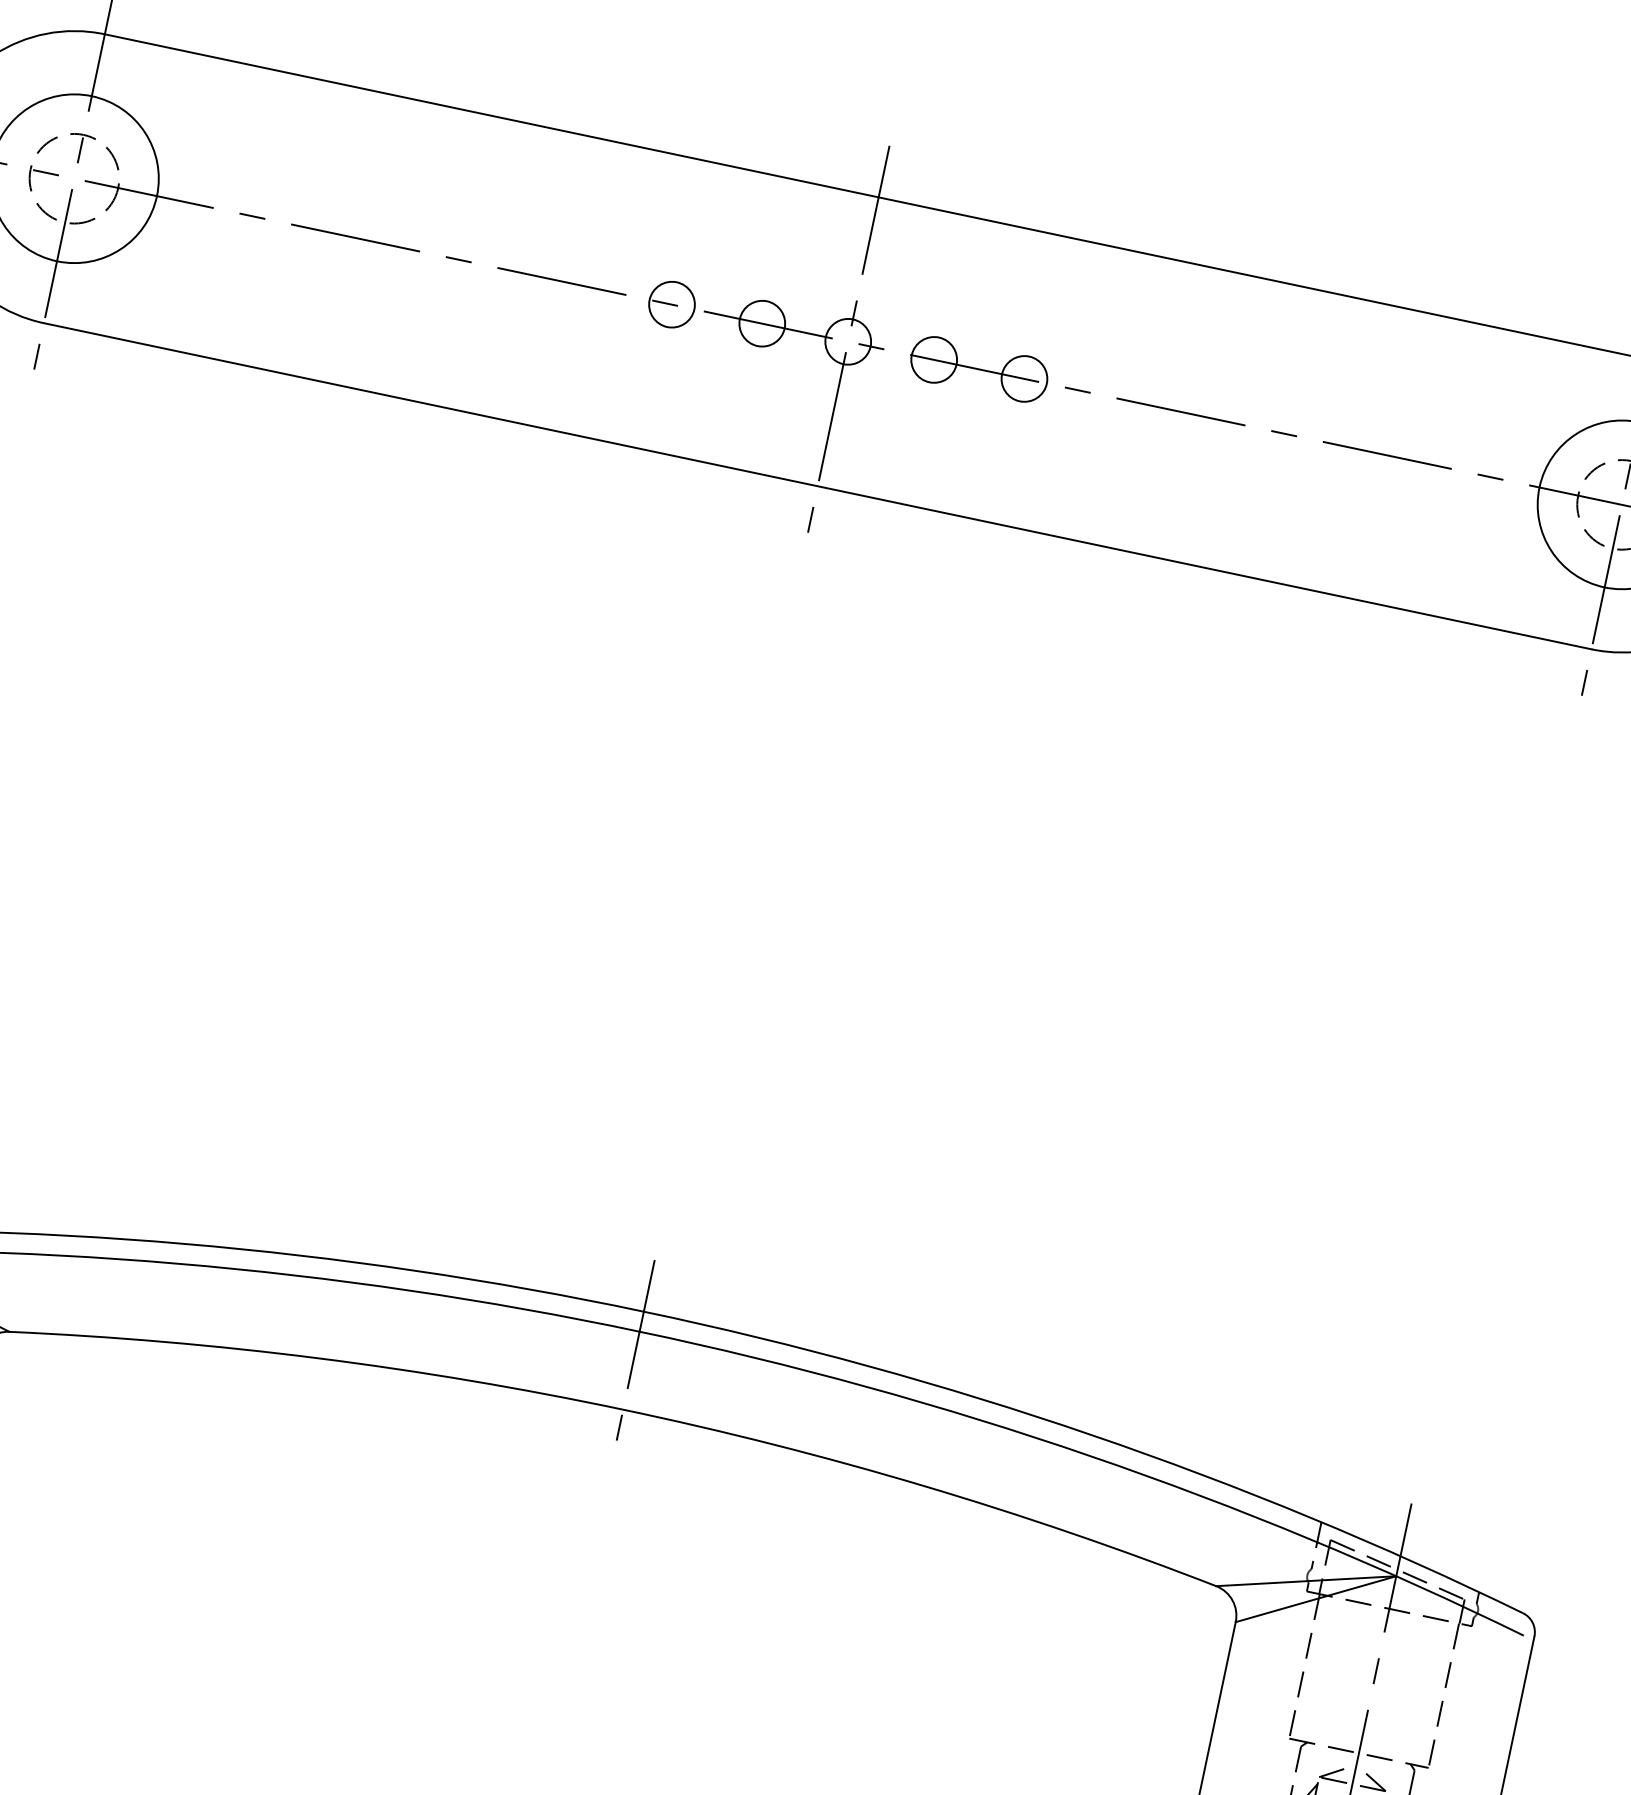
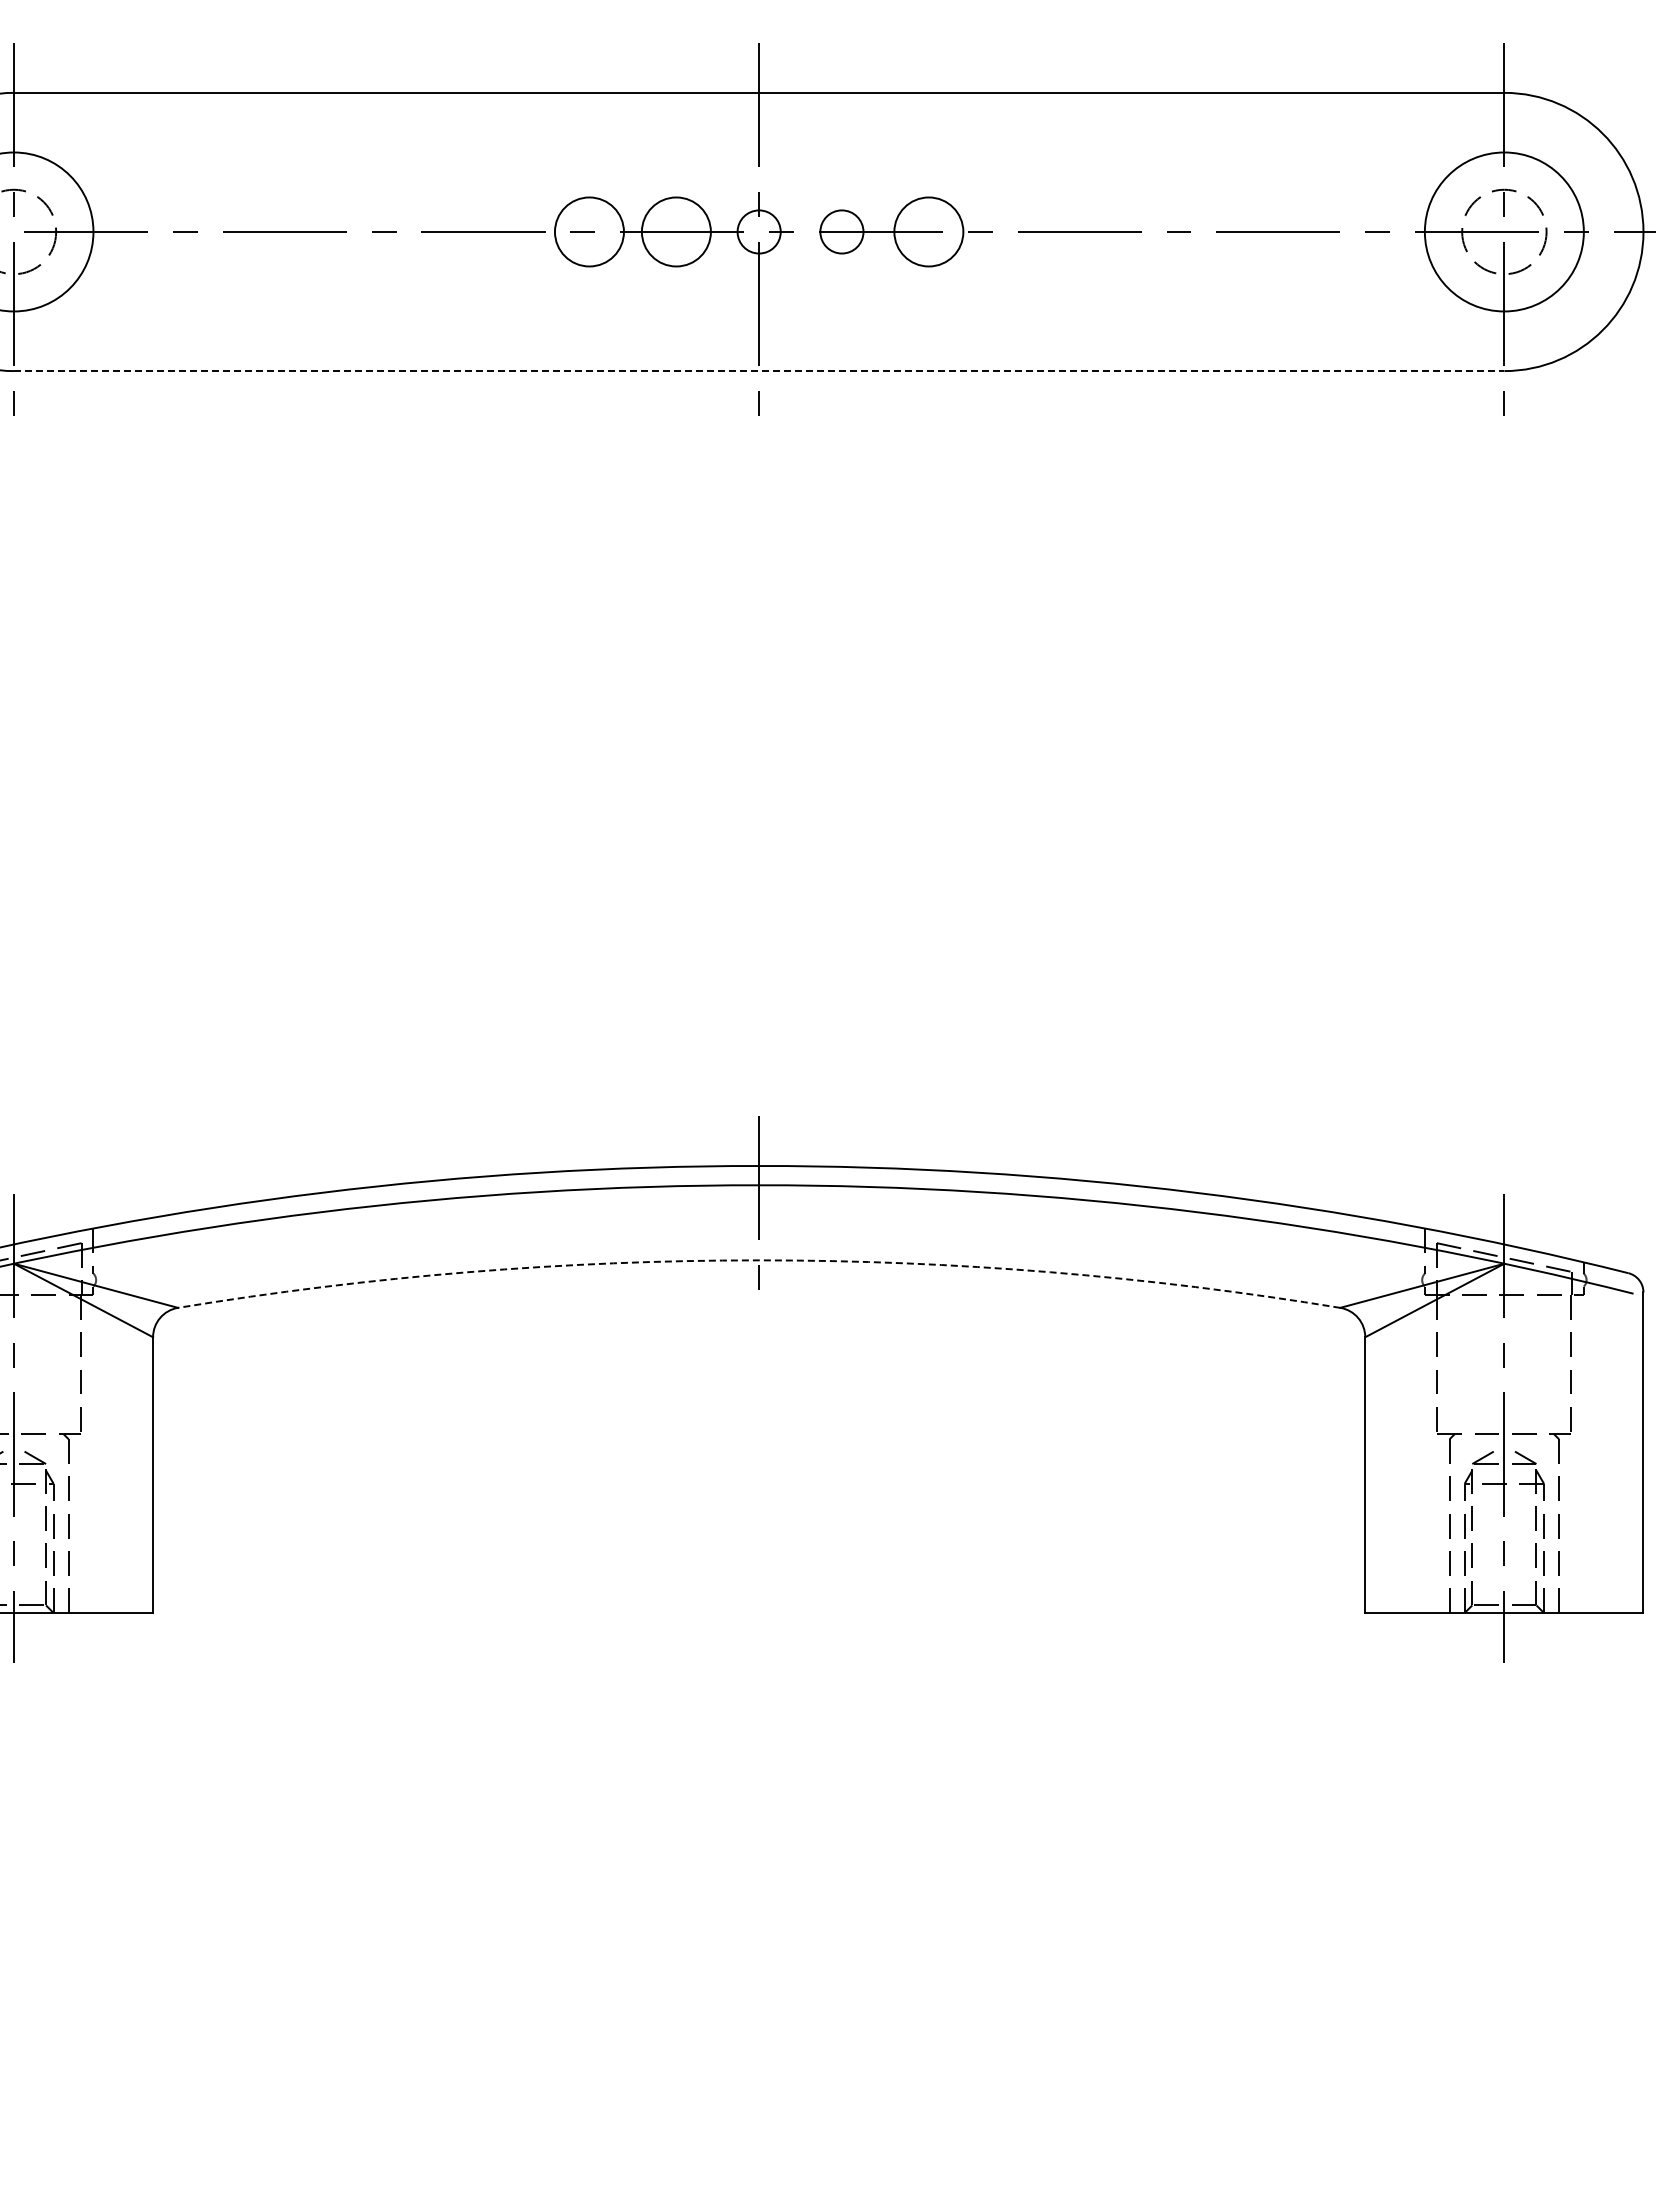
circle: (672, 304) -> (589, 231), size x1.6
circle: (761, 323) -> (675, 231), size x1.6
circle: (1024, 378) -> (928, 231), size x1.6
line: (818, 486) -> (759, 371), solid -> dashed
arc: (623, 1409) -> (759, 1260), solid -> dashed

